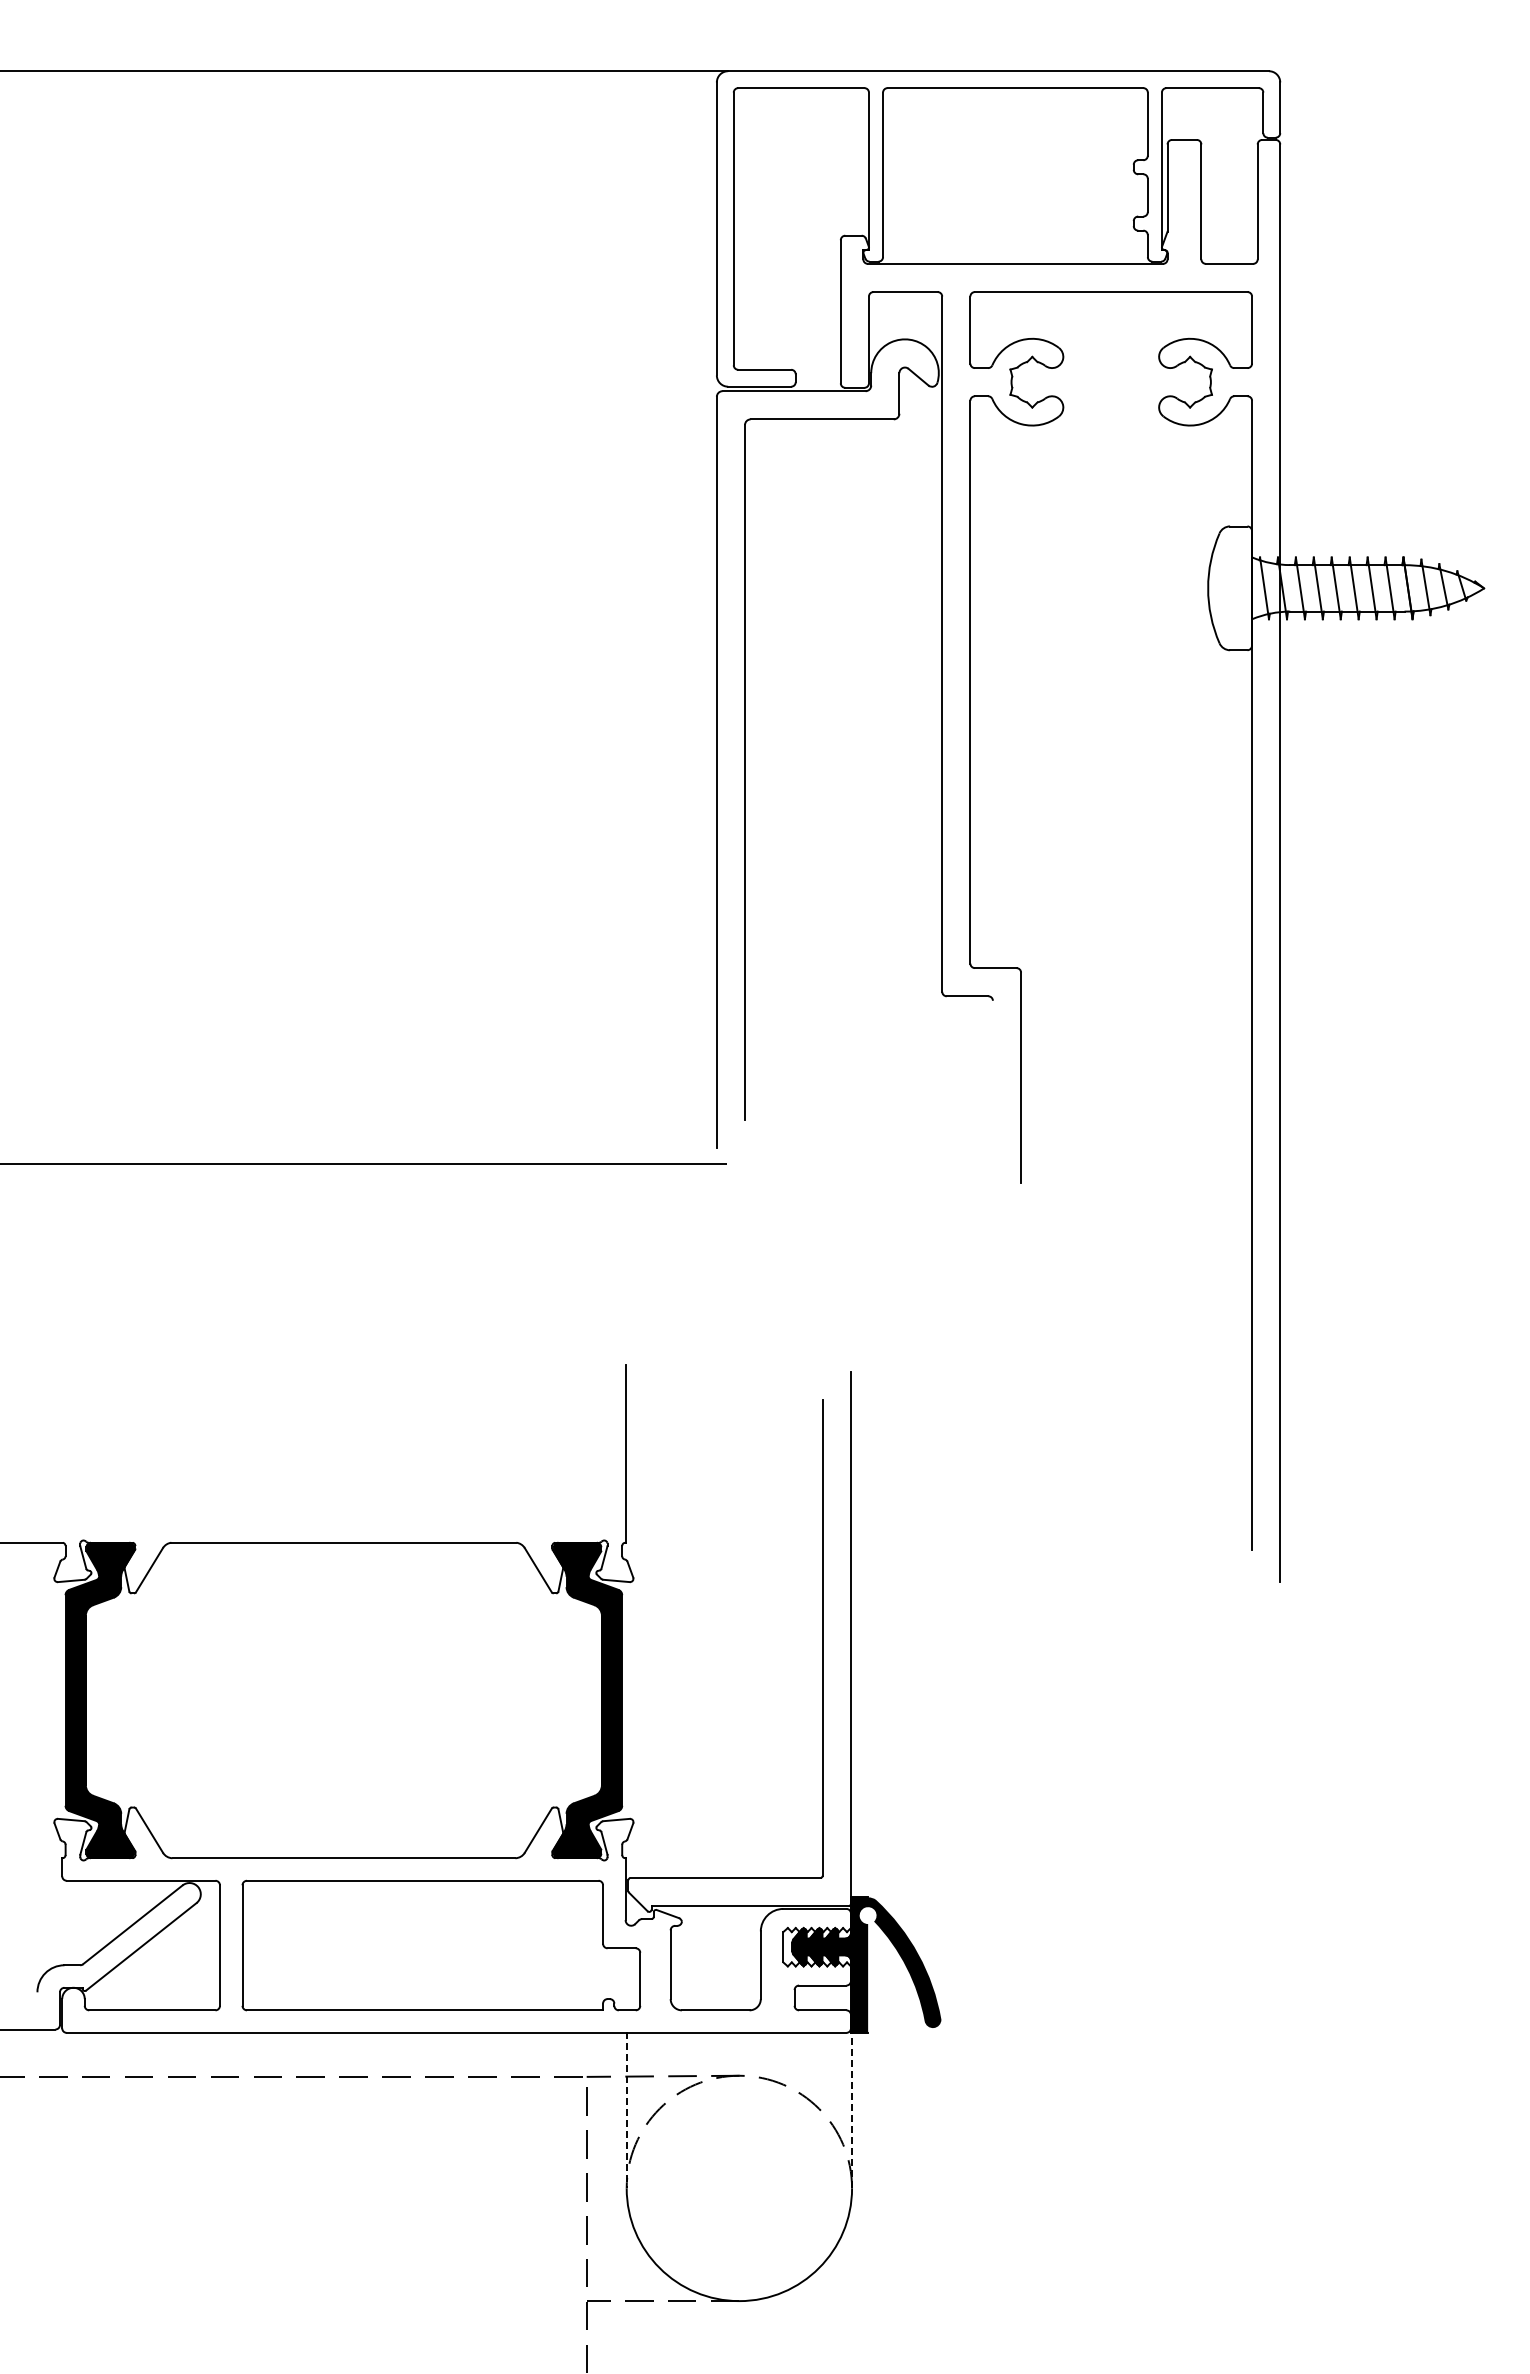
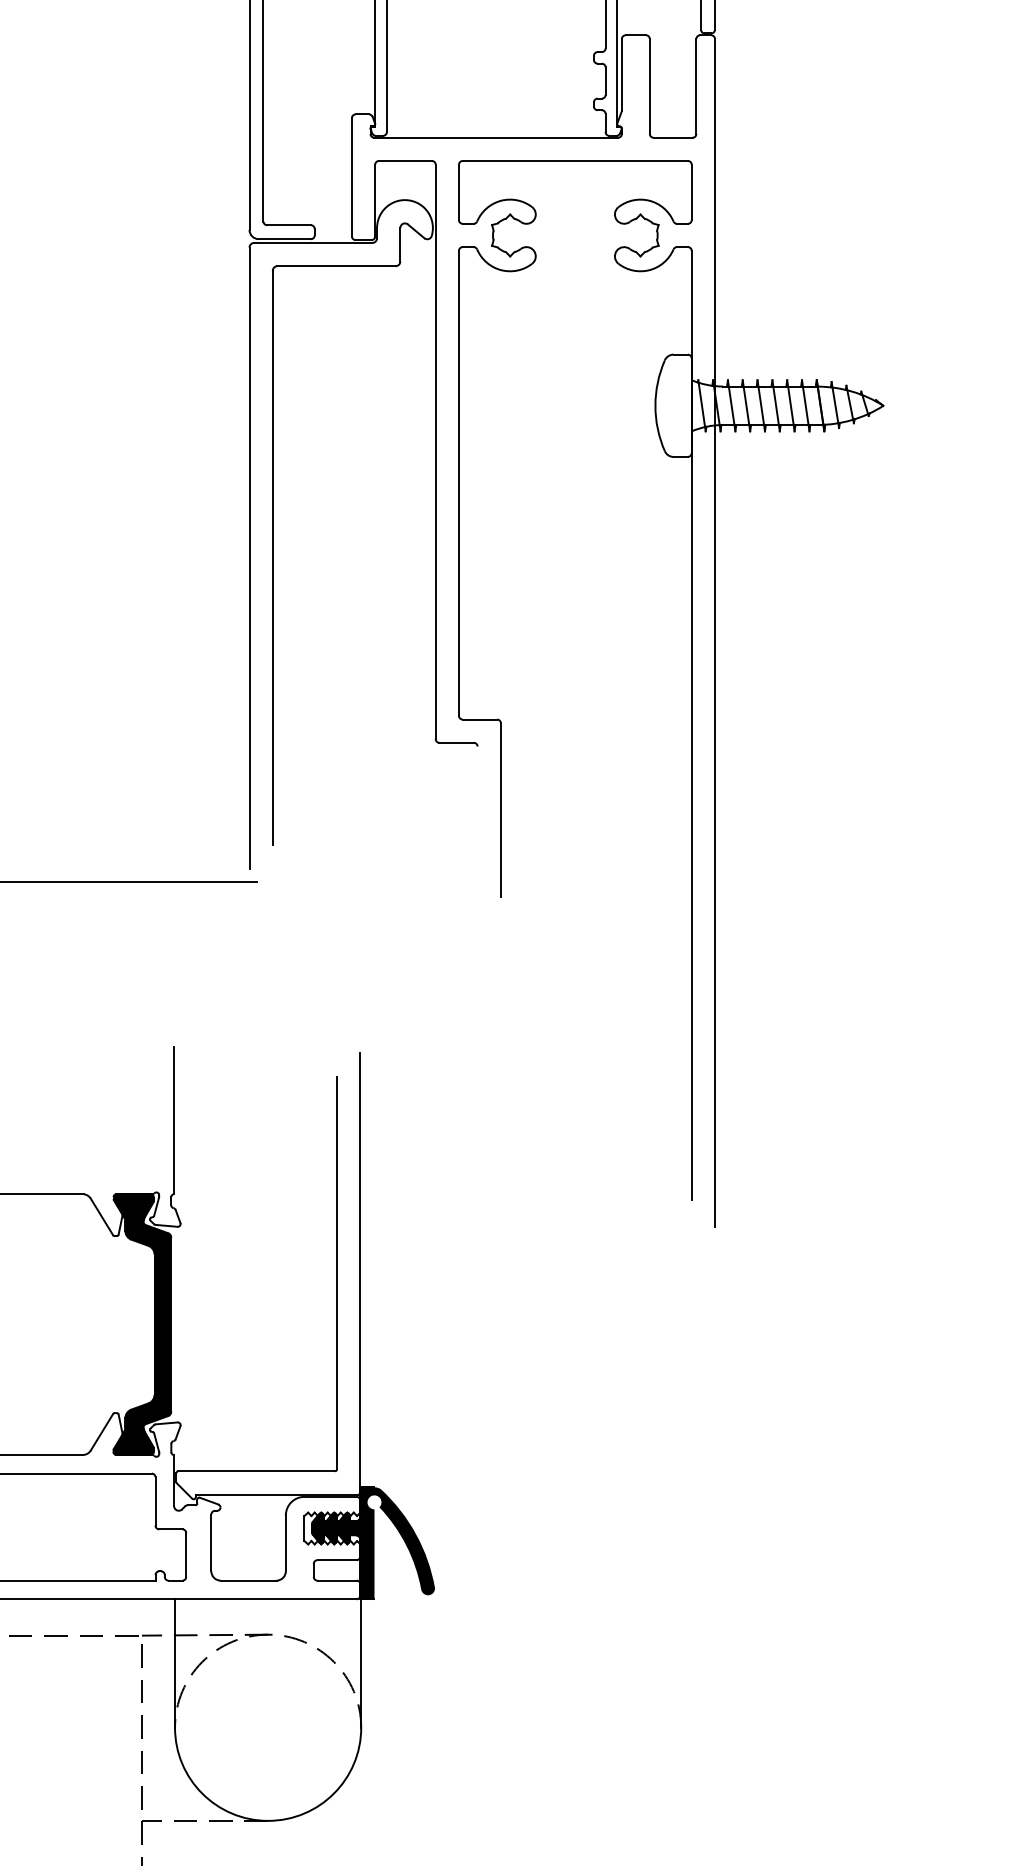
line: (852, 2109) -> (361, 1662), dashed -> solid
line: (626, 2110) -> (174, 1663), dashed -> solid

